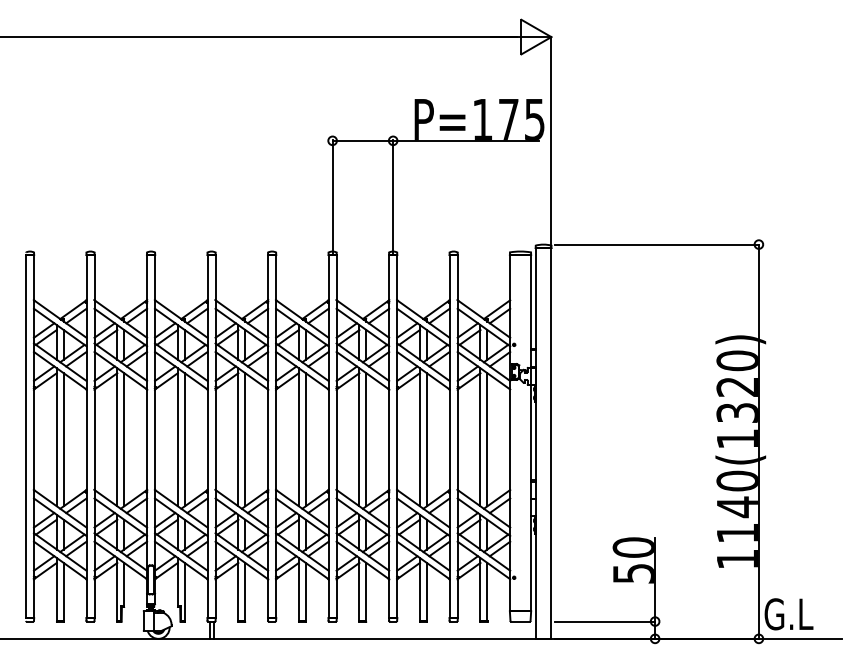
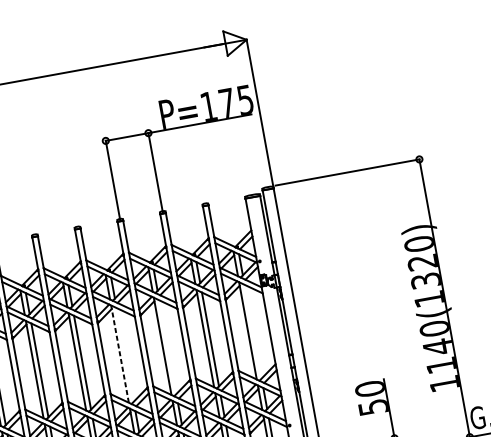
line: (298, 436) -> (119, 353), solid -> dashed
line: (305, 439) -> (124, 354), removed
line: (366, 439) -> (167, 347), removed
line: (487, 439) -> (253, 331), removed

